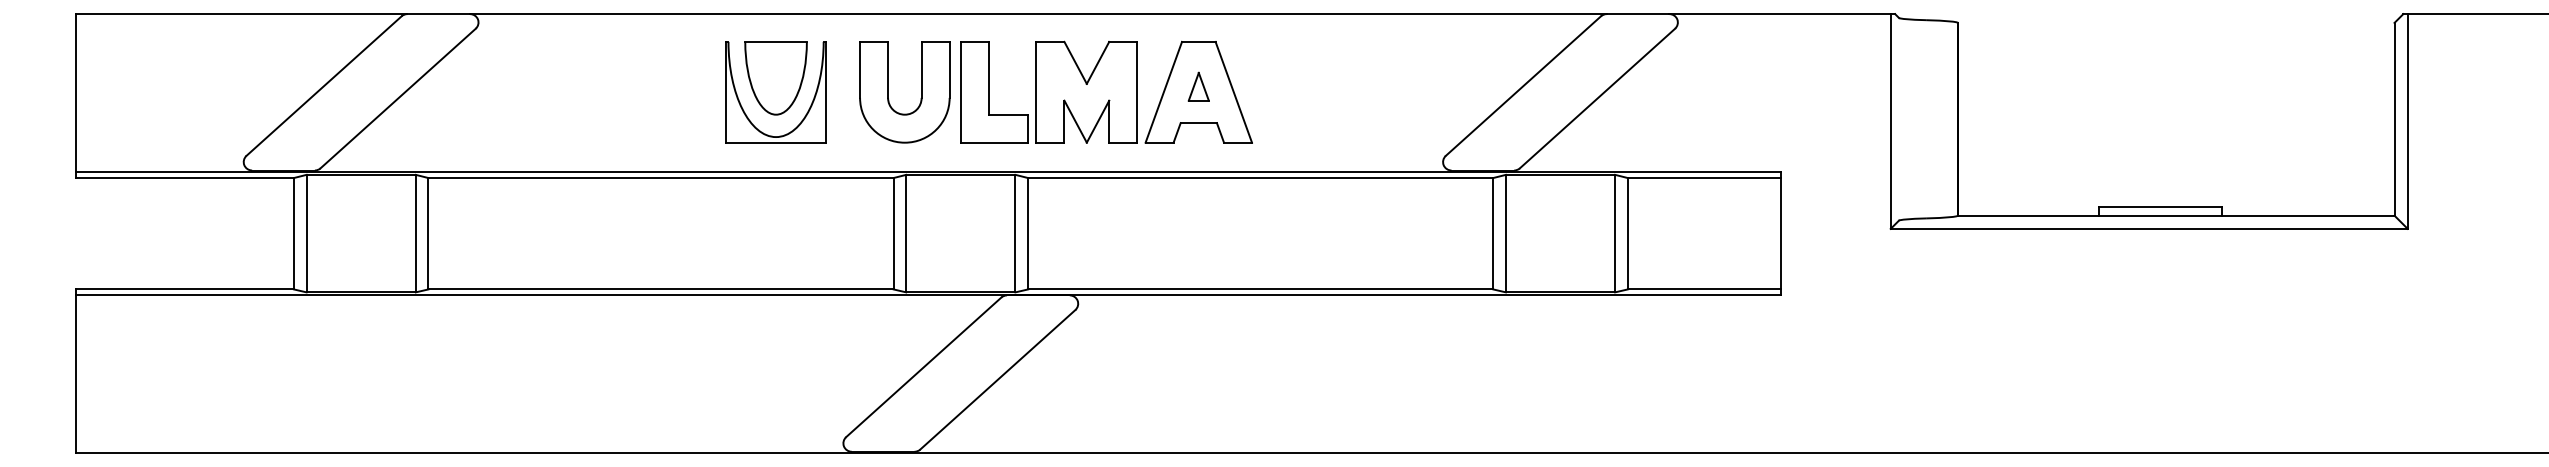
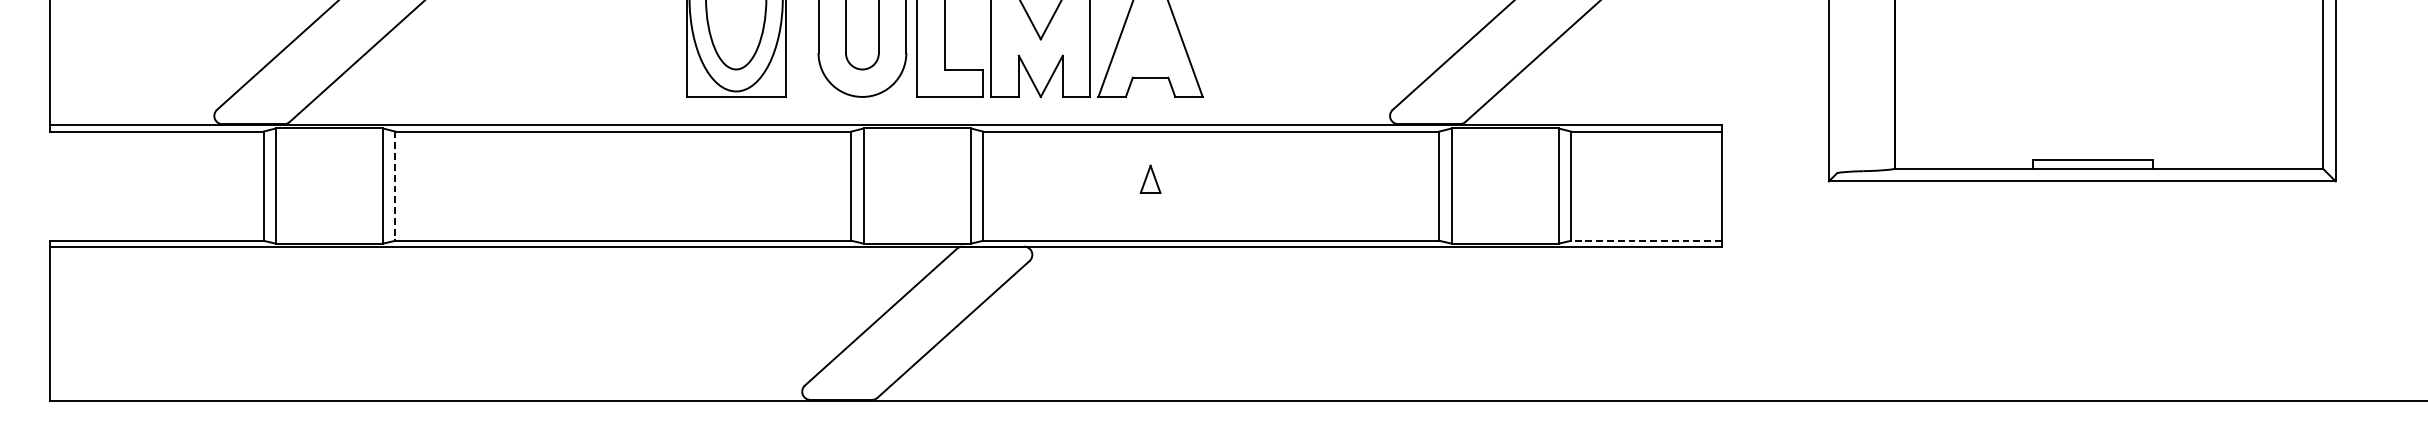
part: (1198, 86) -> (1150, 179), moved
line: (428, 233) -> (395, 185), solid -> dashed
line: (1704, 289) -> (1646, 240), solid -> dashed

